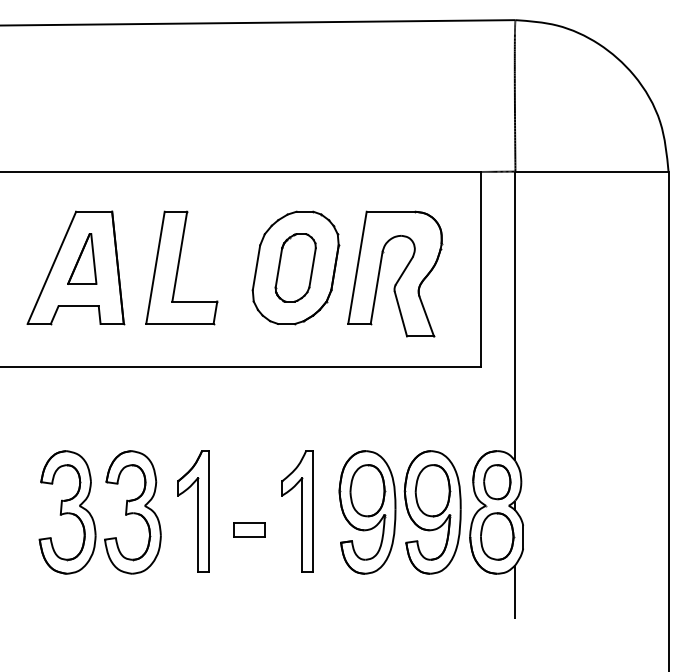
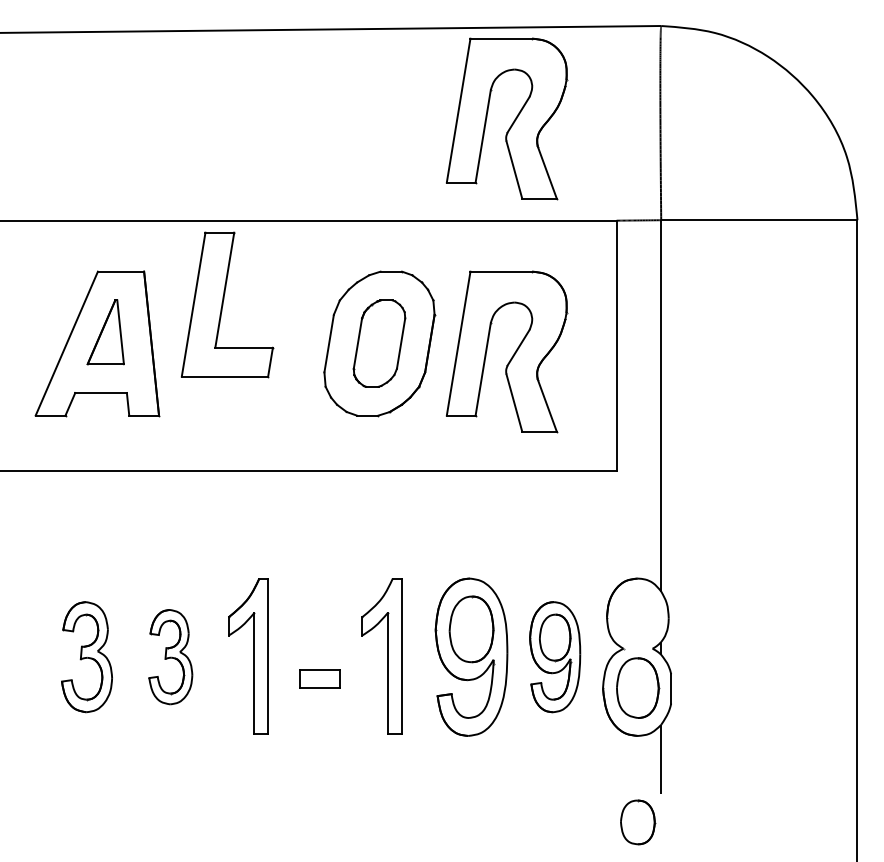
part: (400, 93) -> (513, 120), added
part: (181, 267) -> (227, 304), moved
part: (497, 482) -> (638, 822), moved
part: (67, 511) -> (86, 656), size x0.7
part: (132, 511) -> (170, 656), size x0.6
part: (432, 511) -> (554, 656), size x0.7

